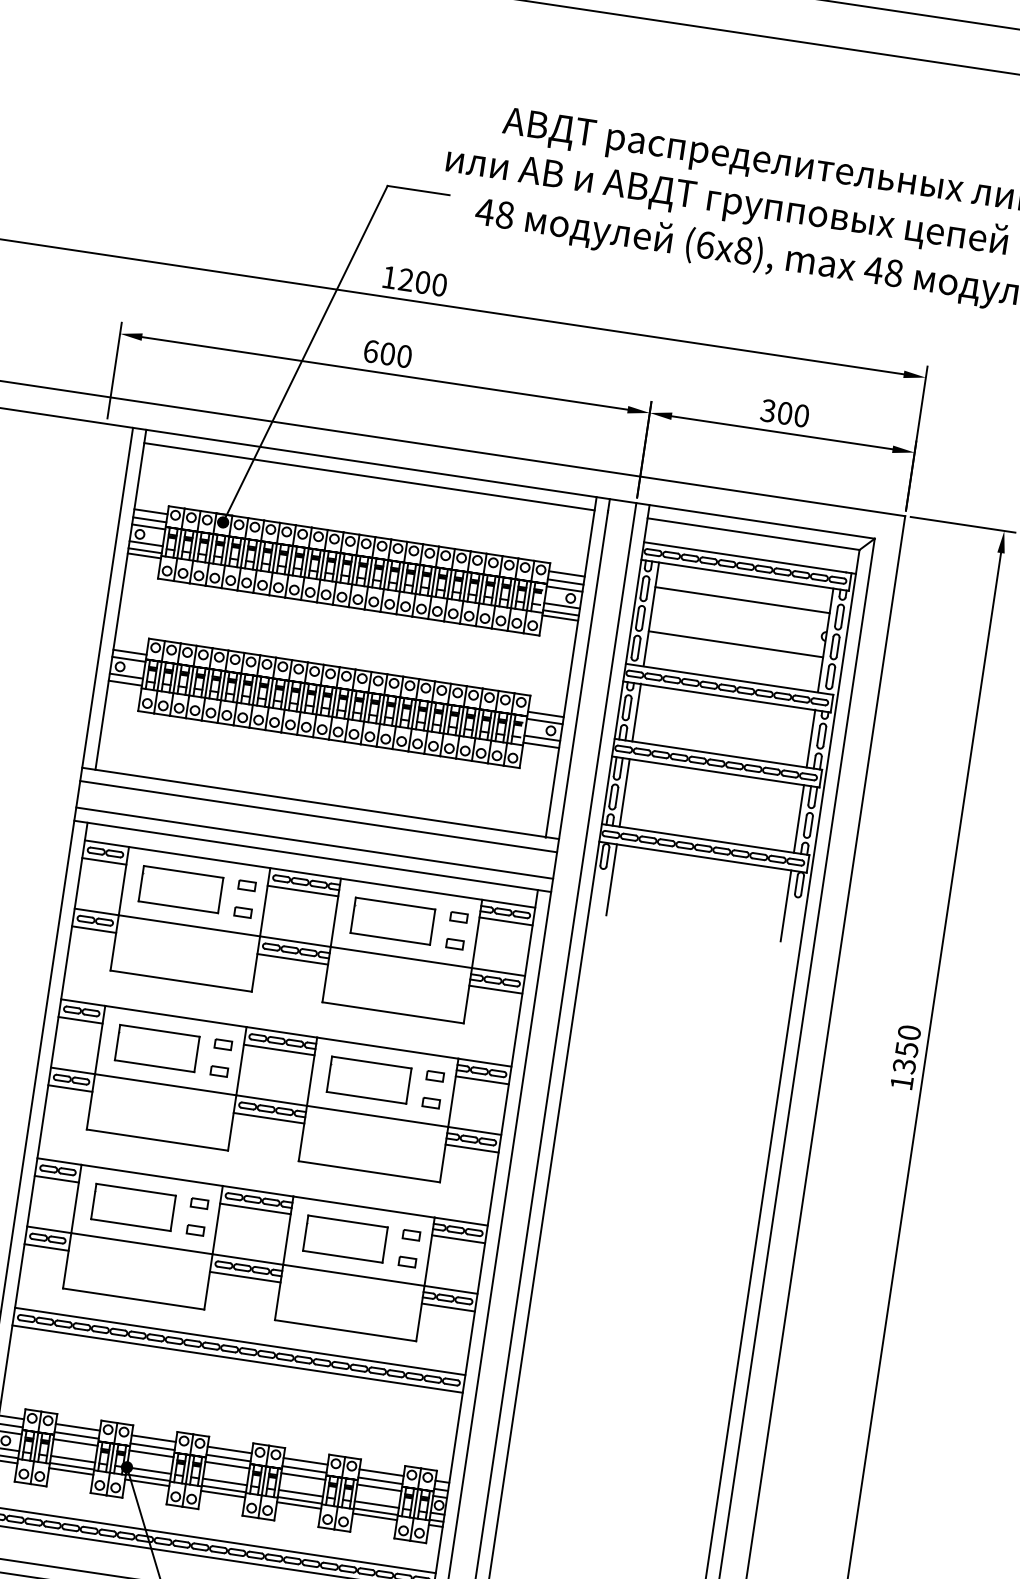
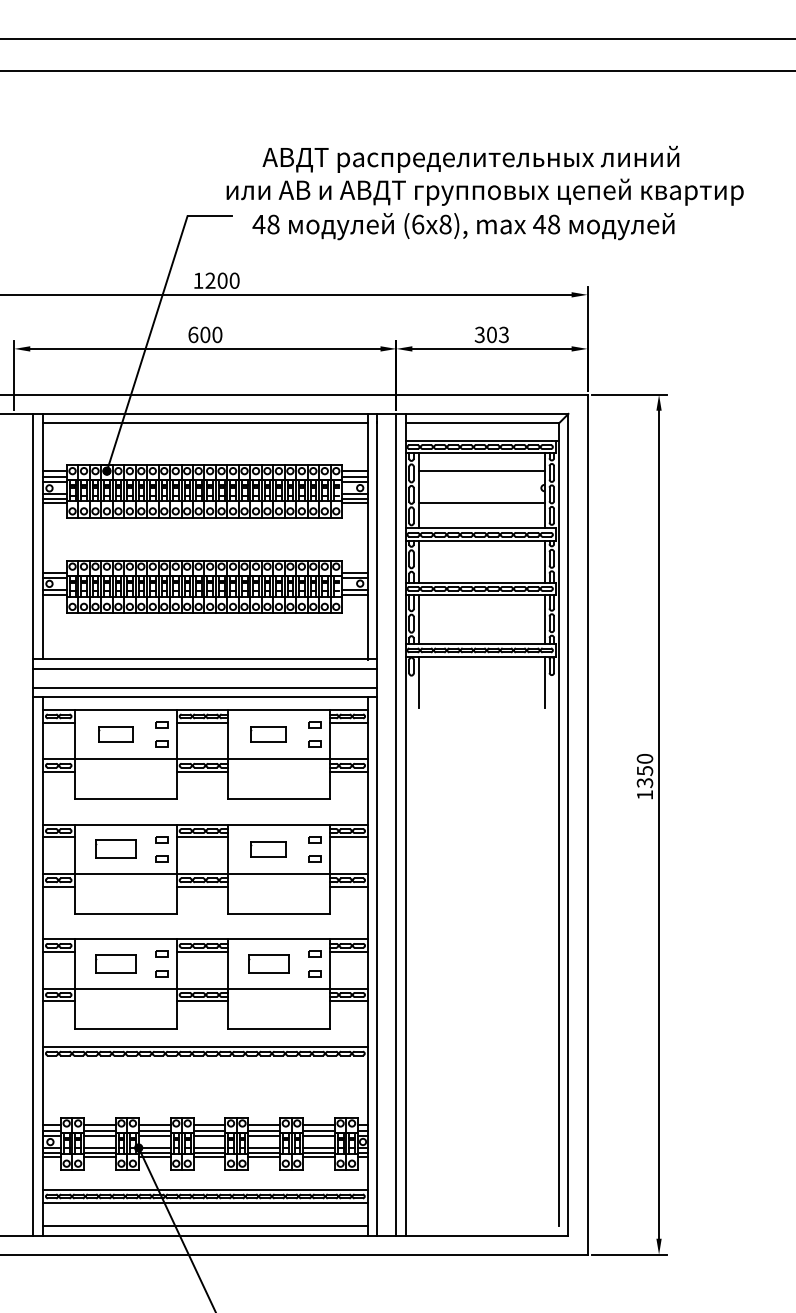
text: (801, 415) -> (503, 334), 300 -> 303
part: (180, 889) -> (115, 734), size x0.6
part: (392, 920) -> (268, 734), size x0.6
part: (156, 1048) -> (115, 849), size x0.7
part: (368, 1080) -> (268, 849), size x0.6
part: (133, 1206) -> (115, 963), size x0.7
part: (345, 1238) -> (268, 963), size x0.7
line: (236, 1359) -> (204, 1060), removed

